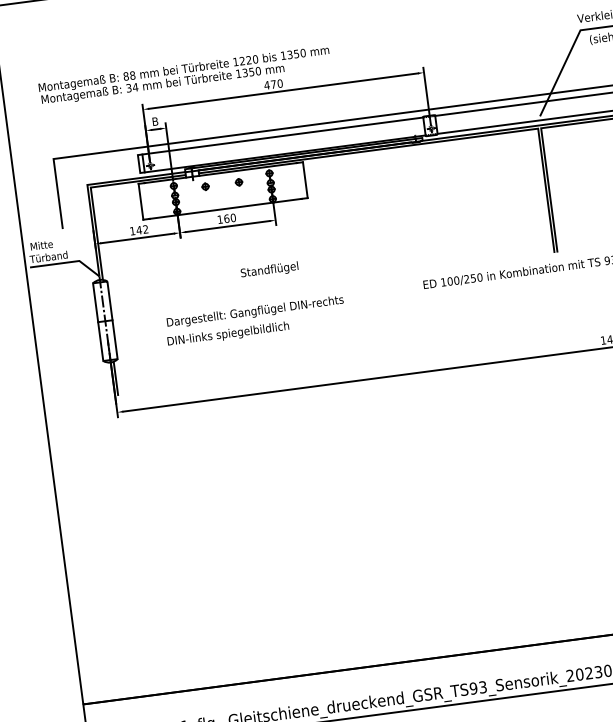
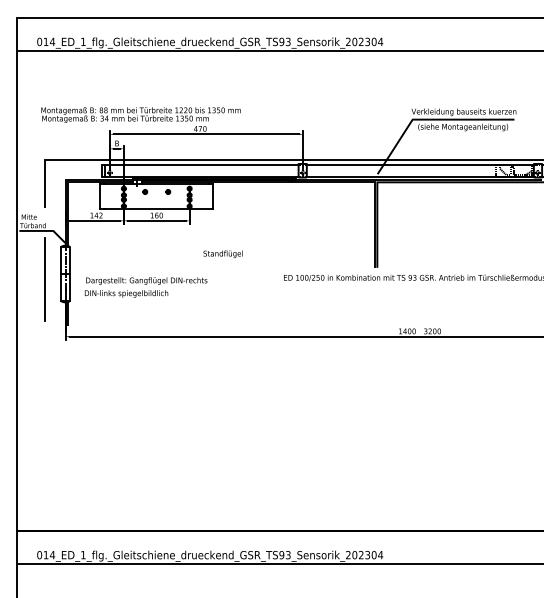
text: (268, 270) -> (222, 254), moved
text: (254, 321) -> (145, 287), moved
line: (75, 331) -> (44, 278), added

